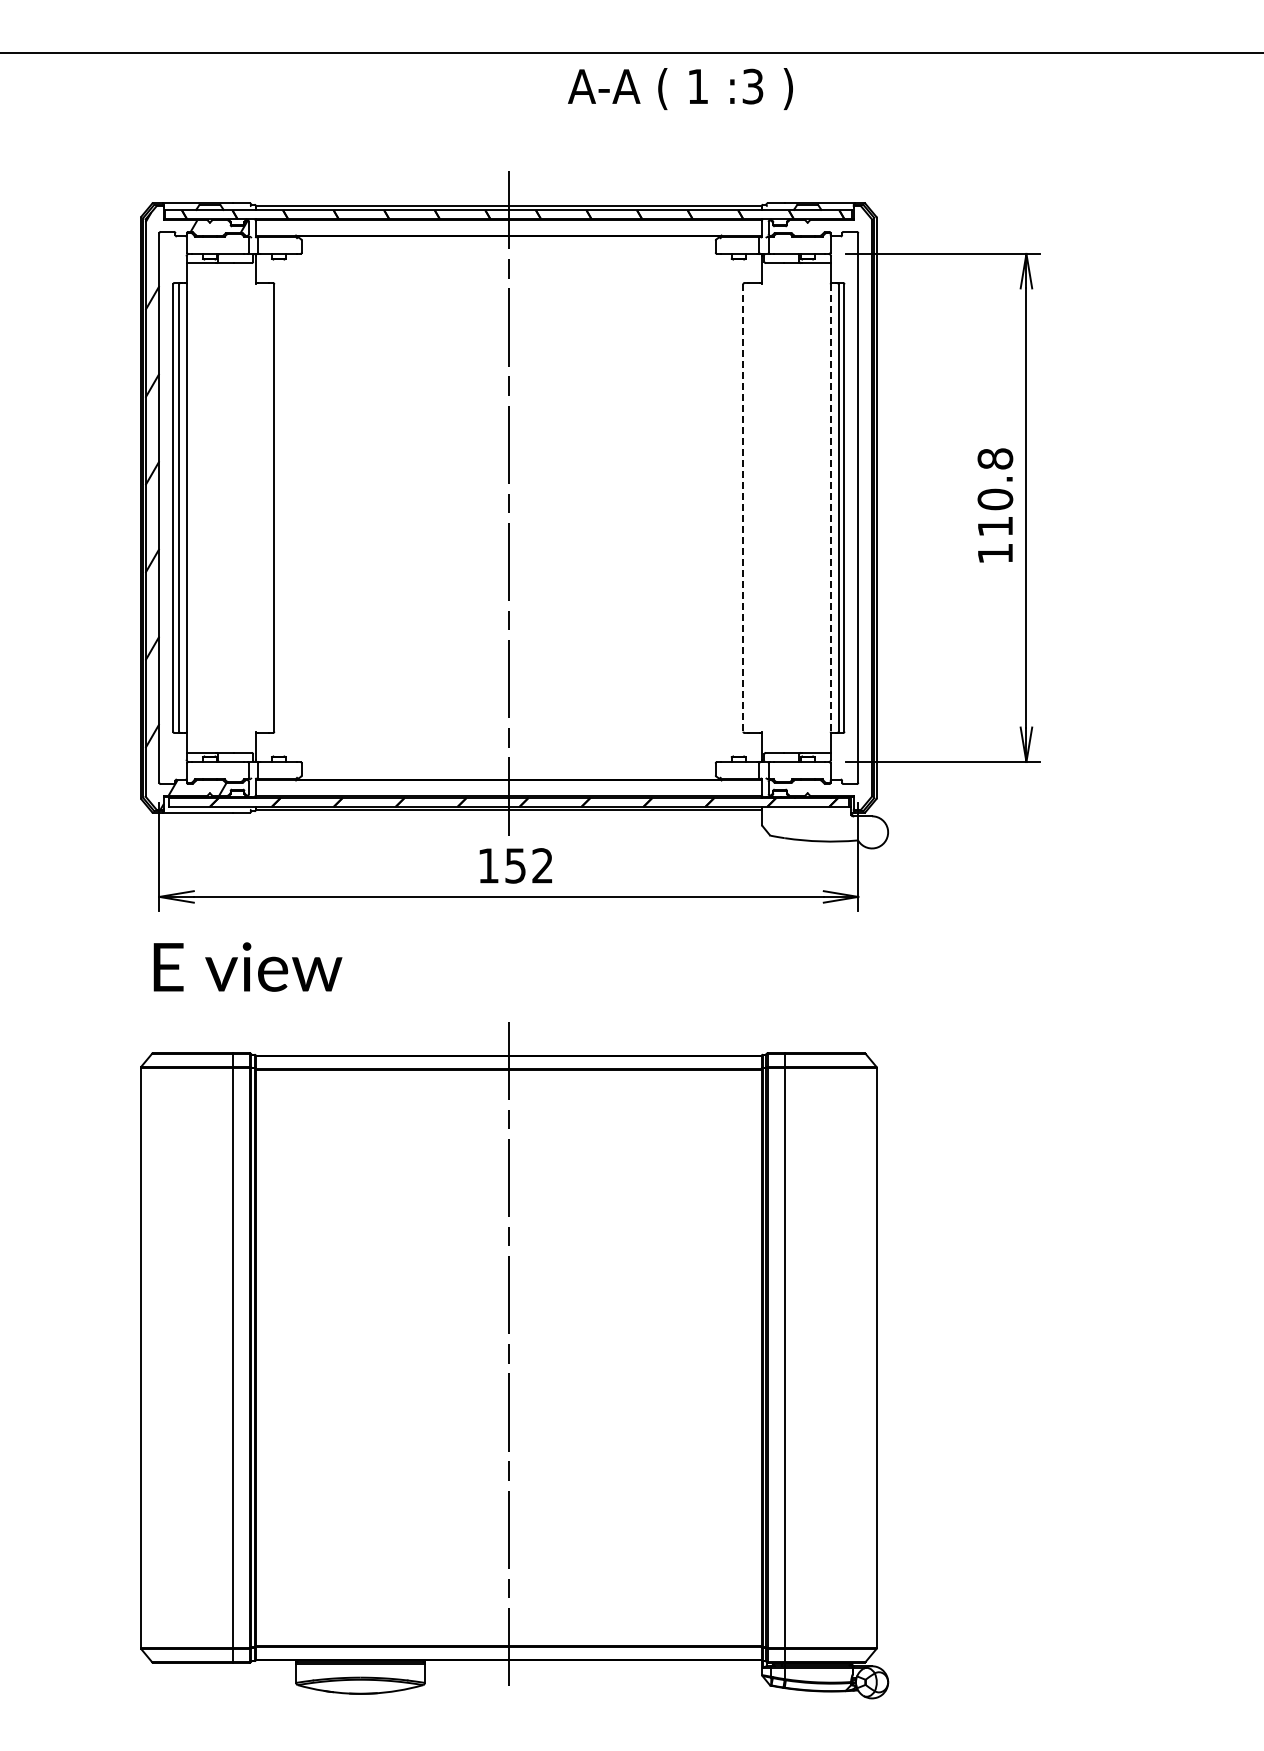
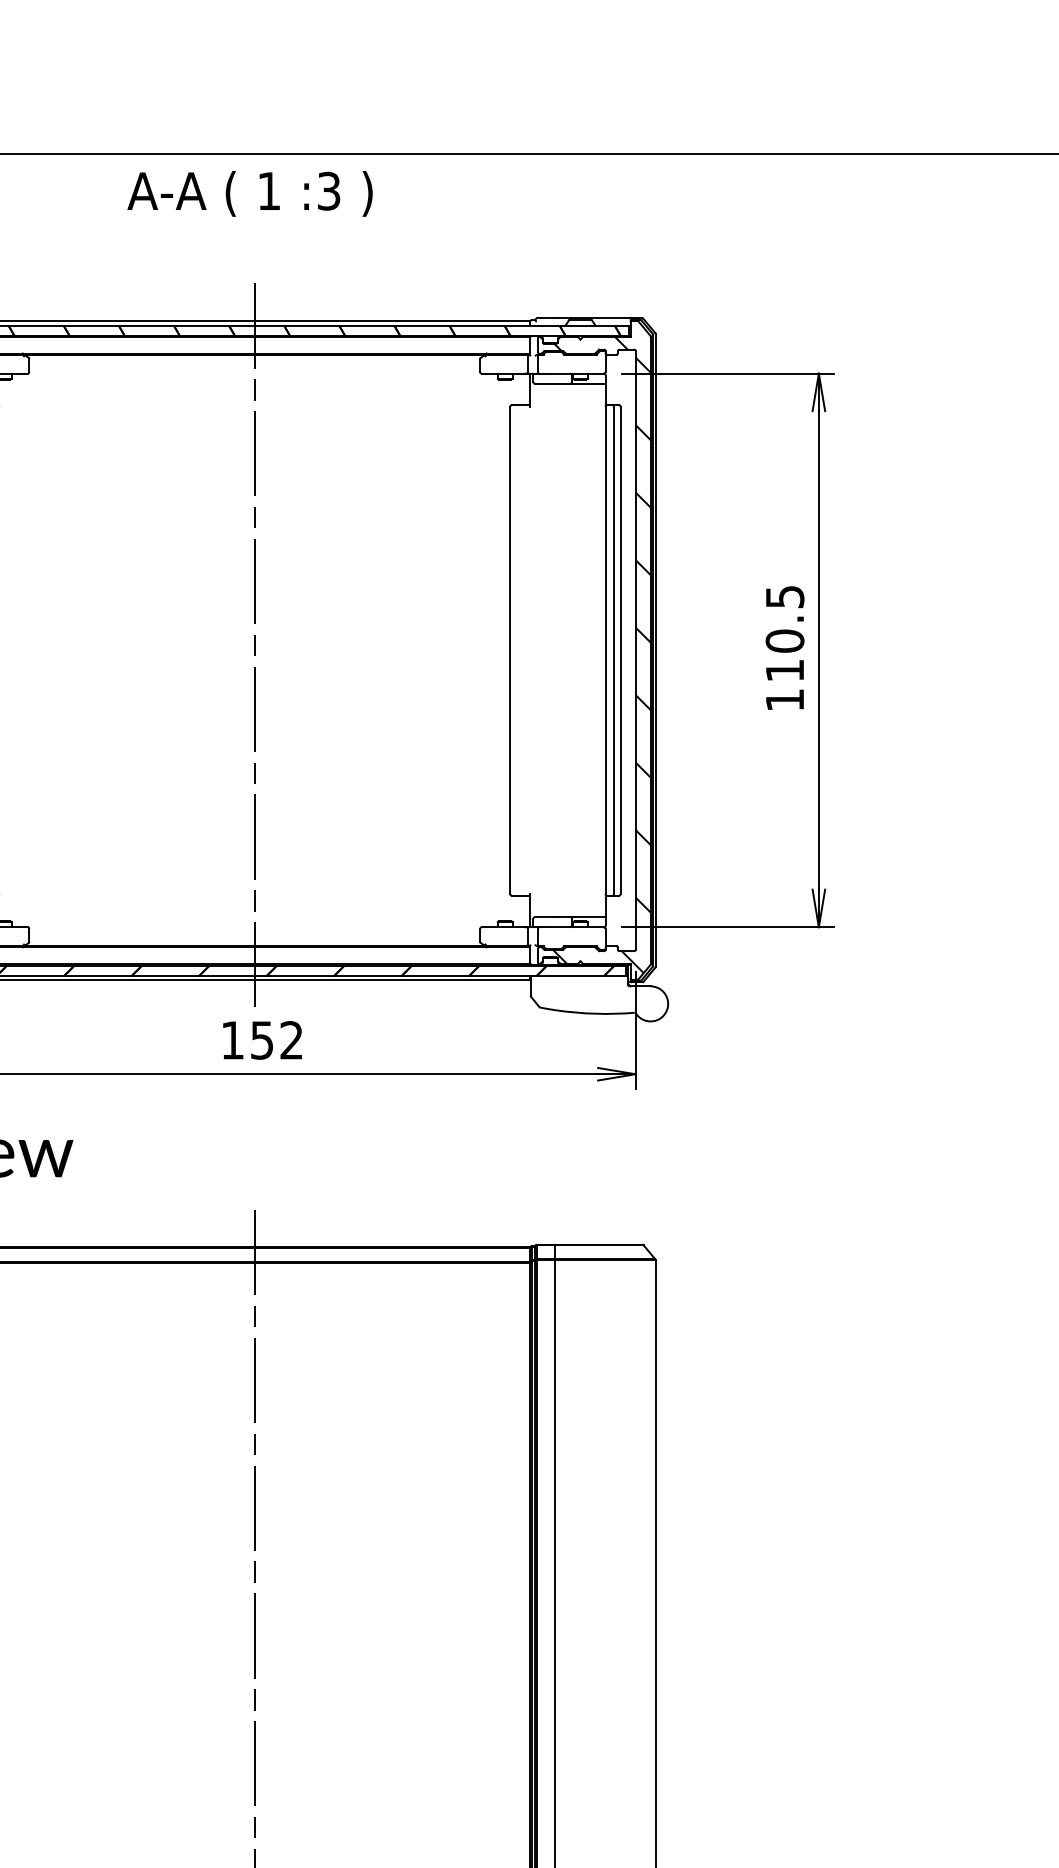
text: (680, 88) -> (250, 193), moved
text: (995, 458) -> (785, 596), 110.8 -> 110.5
line: (743, 508) -> (510, 650), dashed -> solid
line: (830, 508) -> (605, 650), dashed -> solid
hatch: (827, 512) -> (602, 655), added

